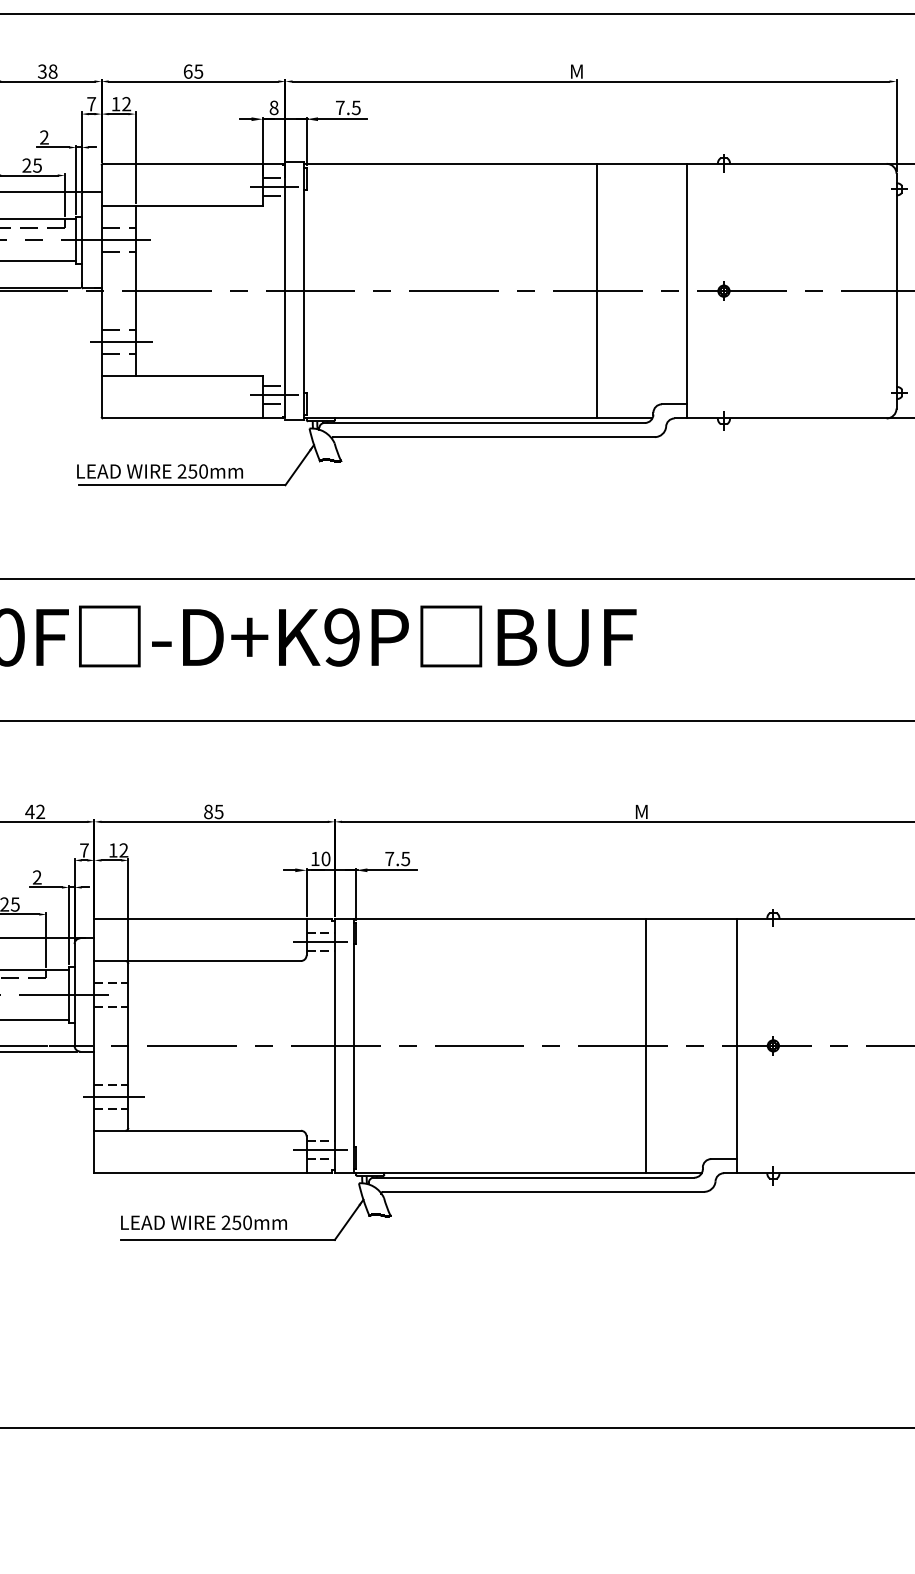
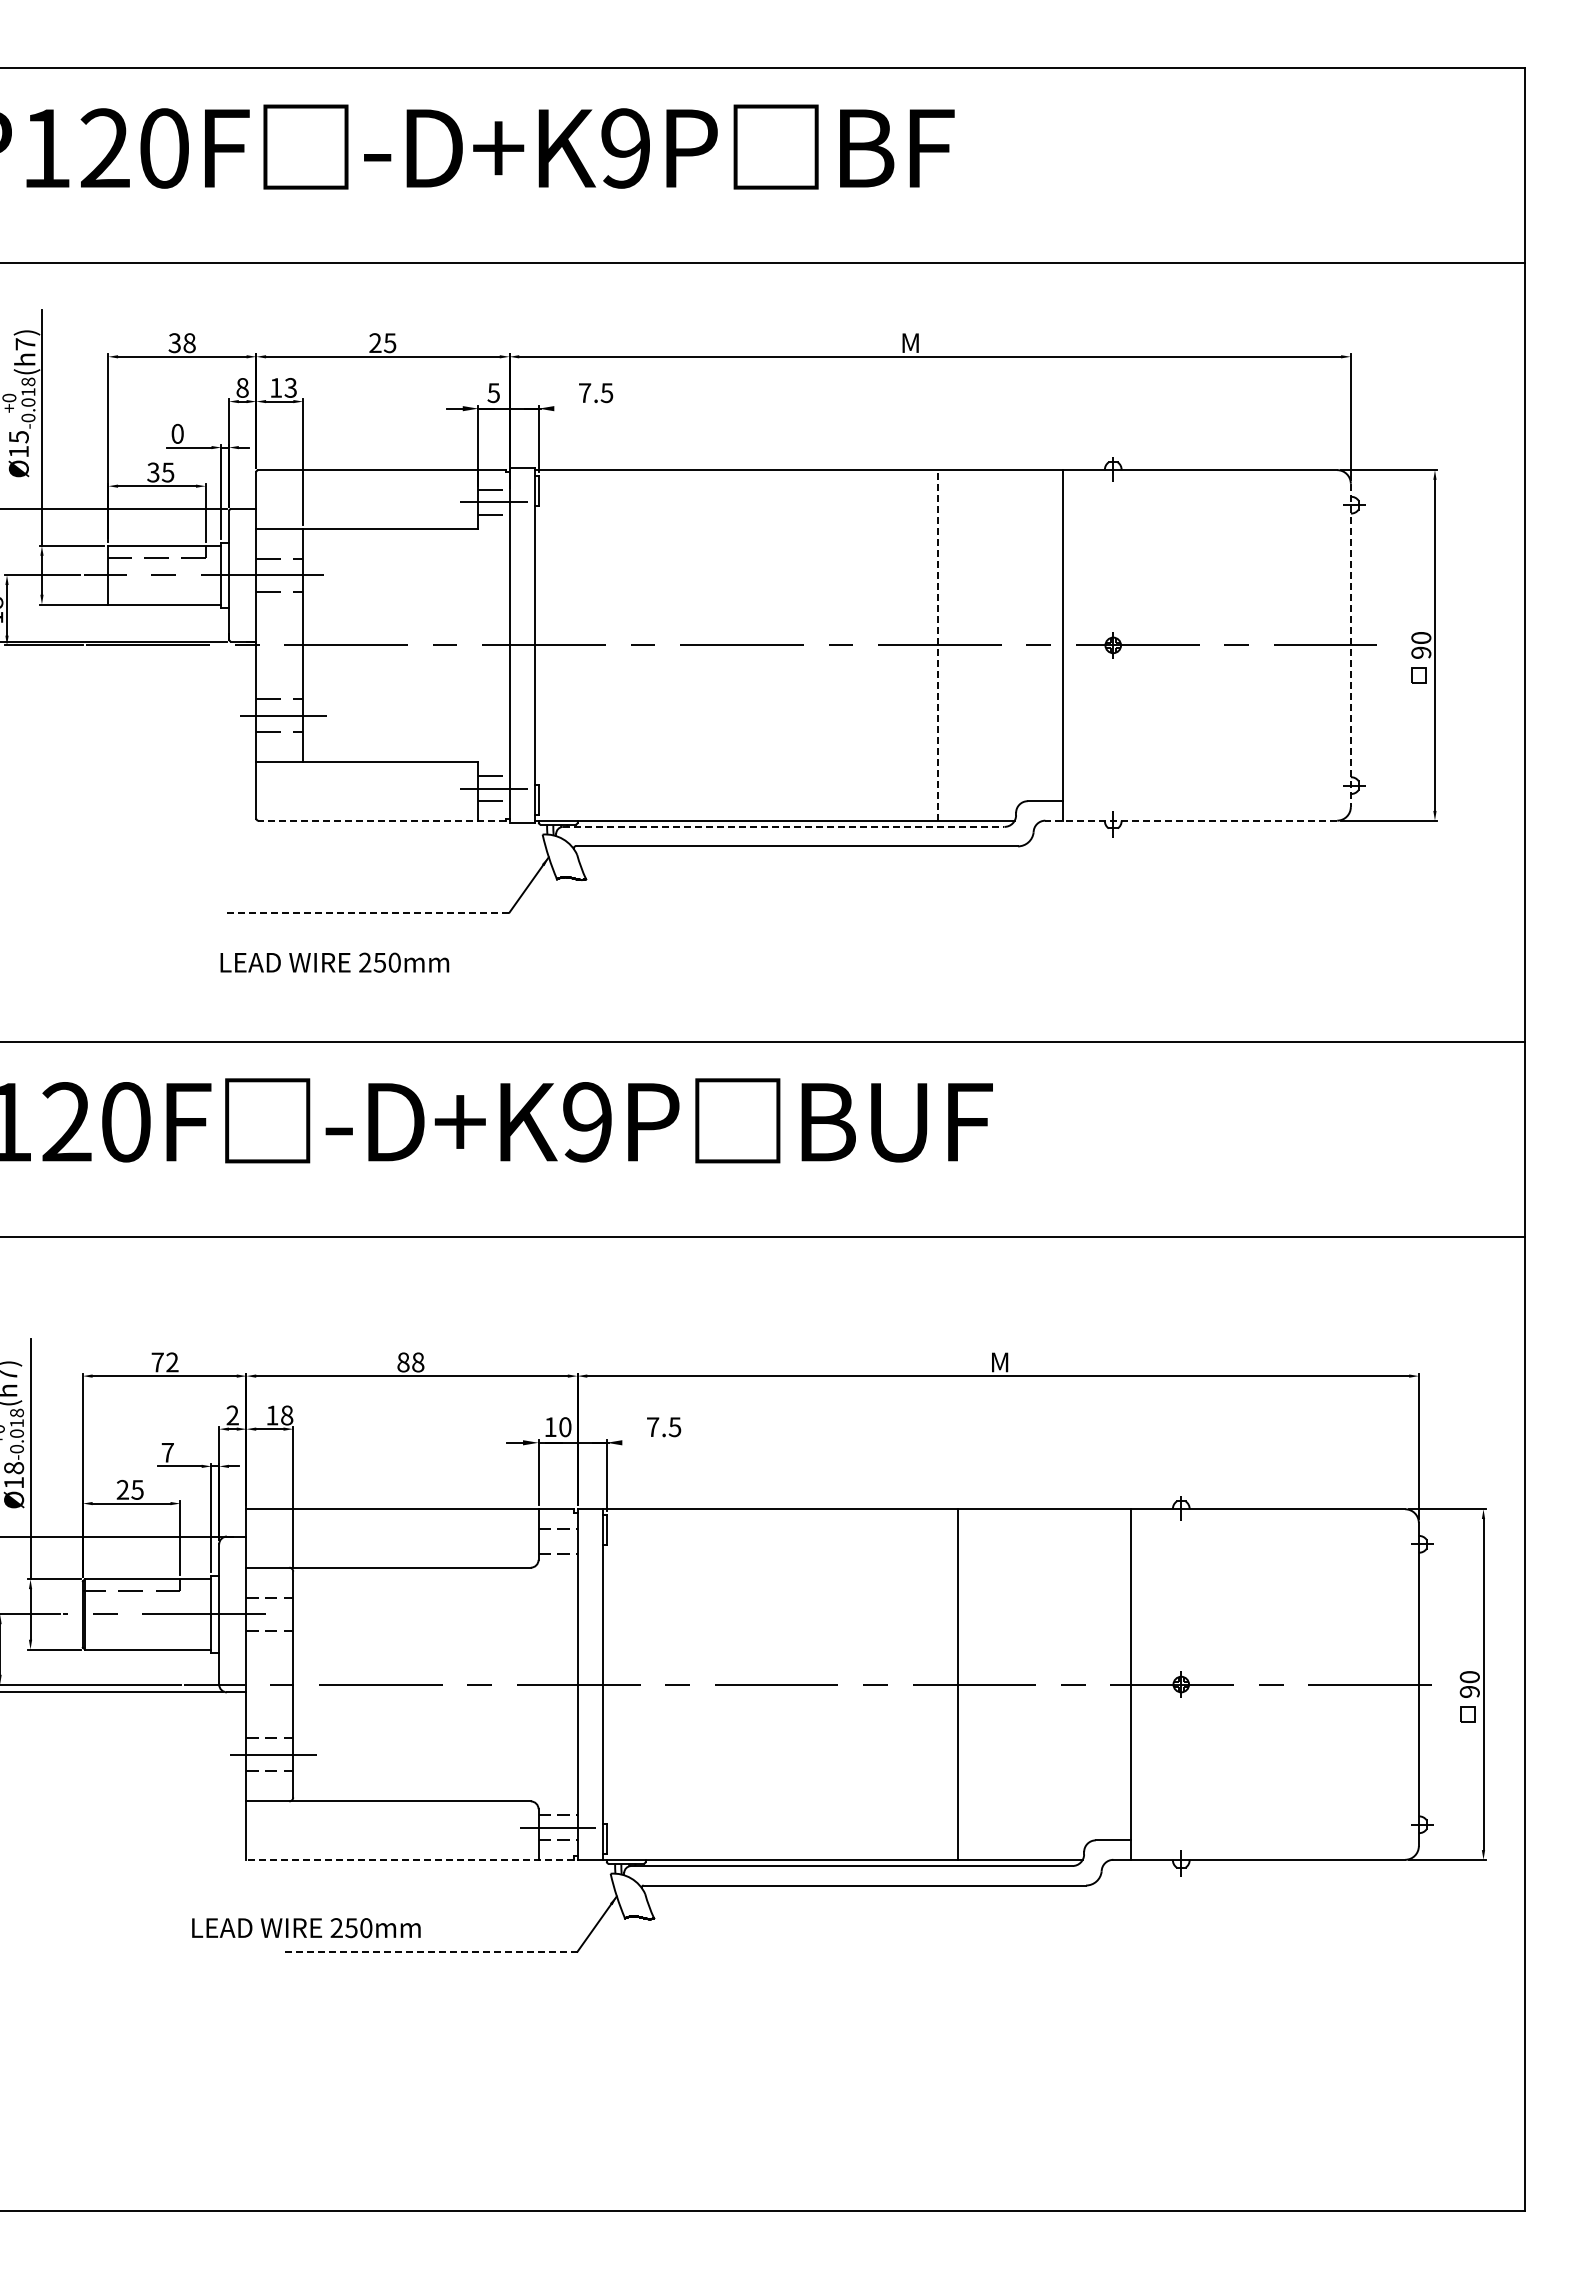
text: (188, 71) -> (375, 343), 65 -> 25
text: (91, 103) -> (242, 387), 7 -> 8
text: (126, 103) -> (290, 387), 12 -> 13
text: (273, 107) -> (493, 392), 8 -> 5
line: (342, 119) -> (588, 408), removed
text: (44, 137) -> (177, 433), 2 -> 0
text: (26, 165) -> (153, 472), 25 -> 35
line: (596, 290) -> (937, 644), solid -> dashed
line: (896, 291) -> (1350, 645), solid -> dashed
line: (192, 418) -> (381, 820), solid -> dashed
line: (780, 418) -> (1191, 820), solid -> dashed
line: (484, 422) -> (783, 826), solid -> dashed
text: (159, 471) -> (334, 962), moved
line: (182, 485) -> (367, 912), solid -> dashed
text: (29, 811) -> (157, 1362), 42 -> 72
text: (219, 811) -> (418, 1362), 85 -> 88
text: (84, 850) -> (232, 1415), 7 -> 2
text: (124, 850) -> (287, 1415), 12 -> 18
line: (392, 870) -> (656, 1442), removed
text: (37, 877) -> (167, 1452), 2 -> 7
line: (320, 942) -> (557, 1541), removed
line: (646, 1045) -> (958, 1684), moved
line: (213, 1172) -> (410, 1859), solid -> dashed
text: (204, 1223) -> (306, 1928), moved
line: (227, 1239) -> (429, 1951), solid -> dashed

